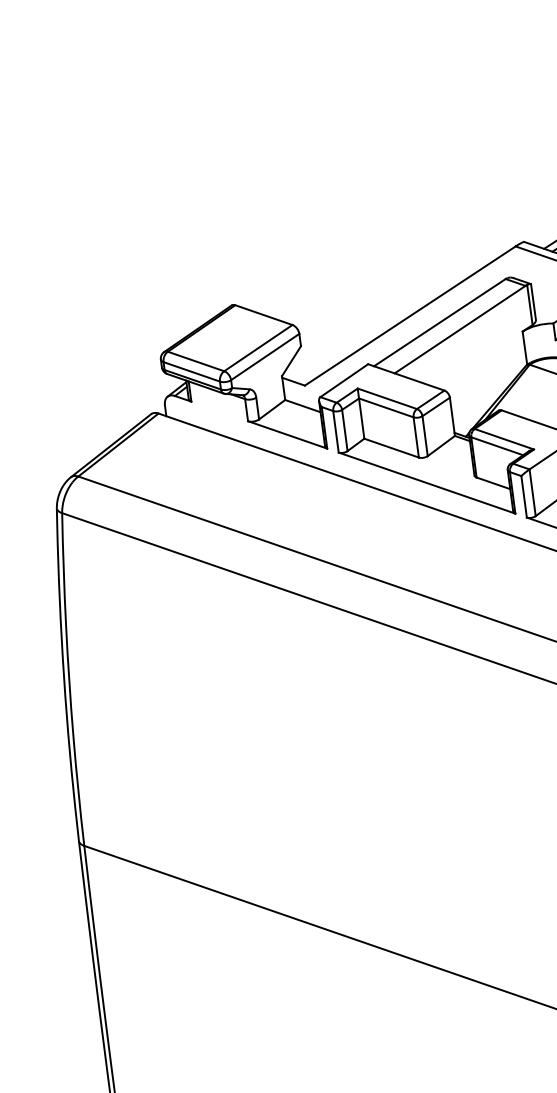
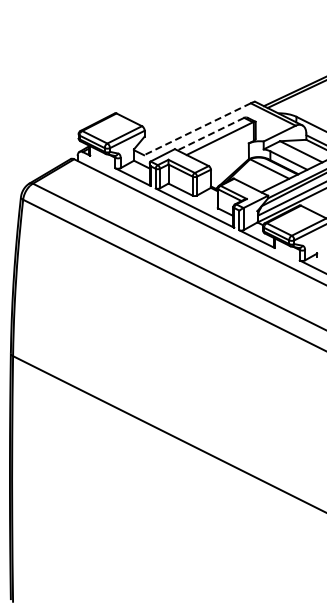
line: (410, 316) -> (197, 129), solid -> dashed
line: (439, 323) -> (210, 134), solid -> dashed

